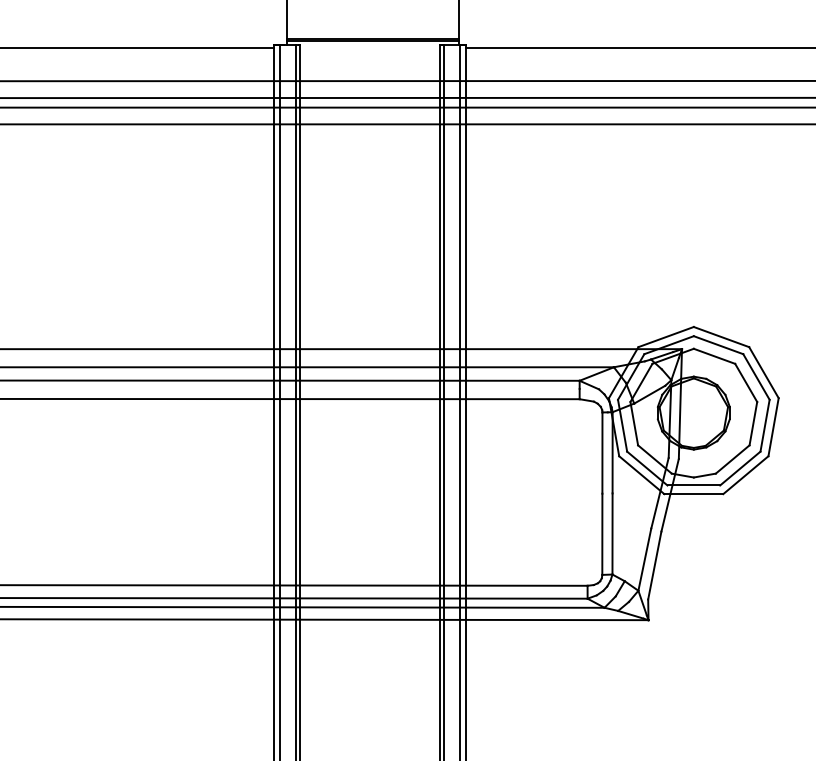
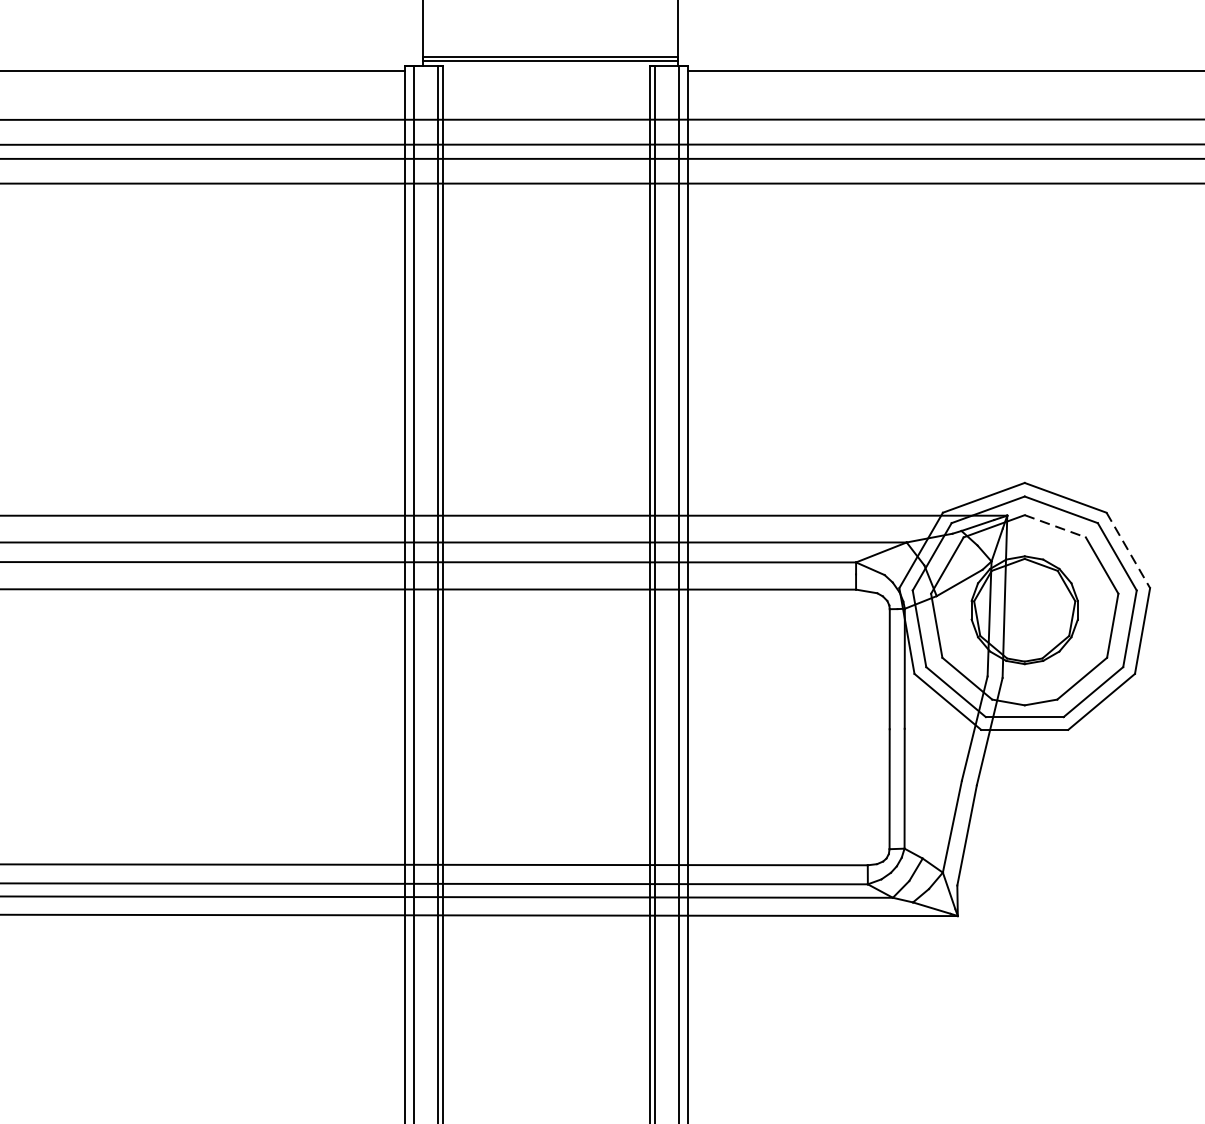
line: (714, 356) -> (1055, 526), solid -> dashed
line: (764, 373) -> (1129, 551), solid -> dashed

